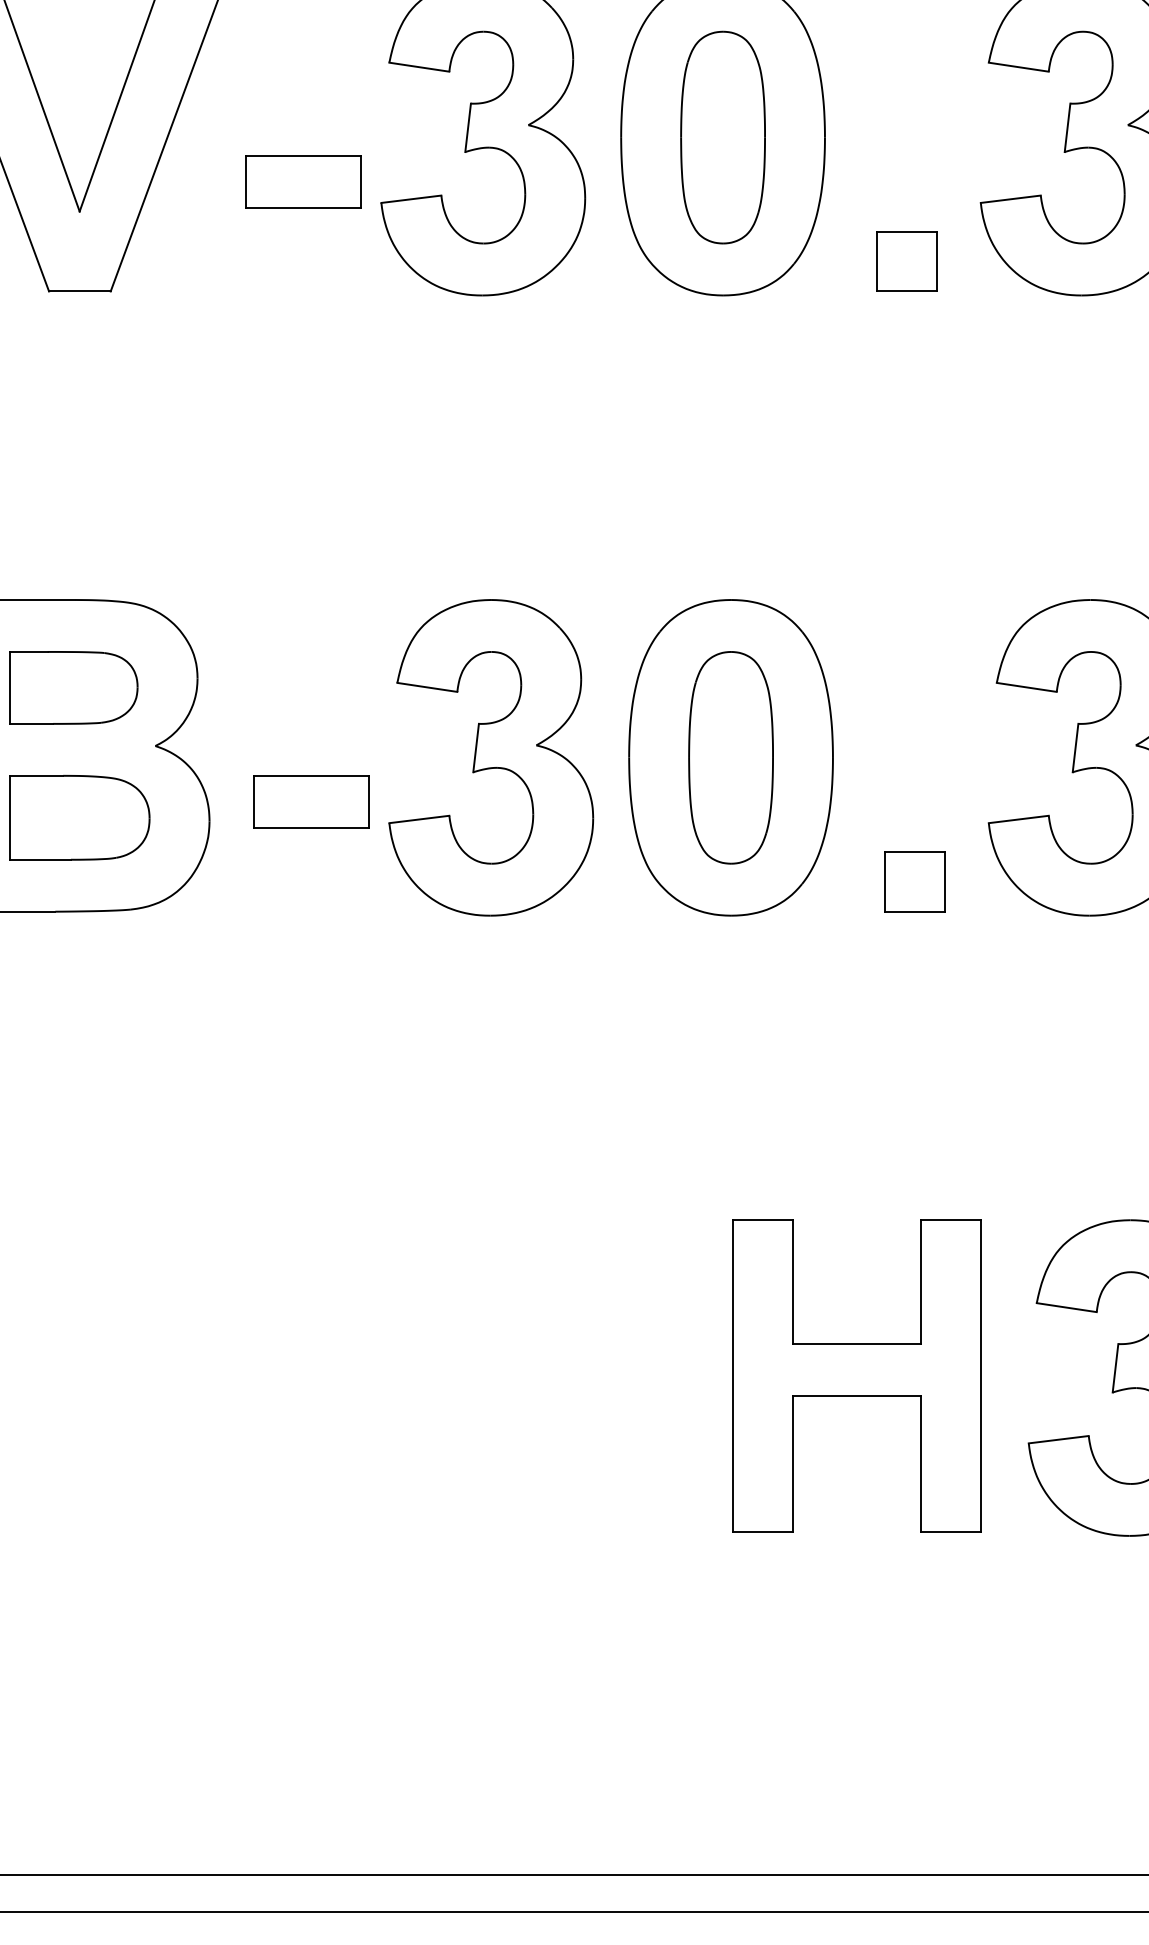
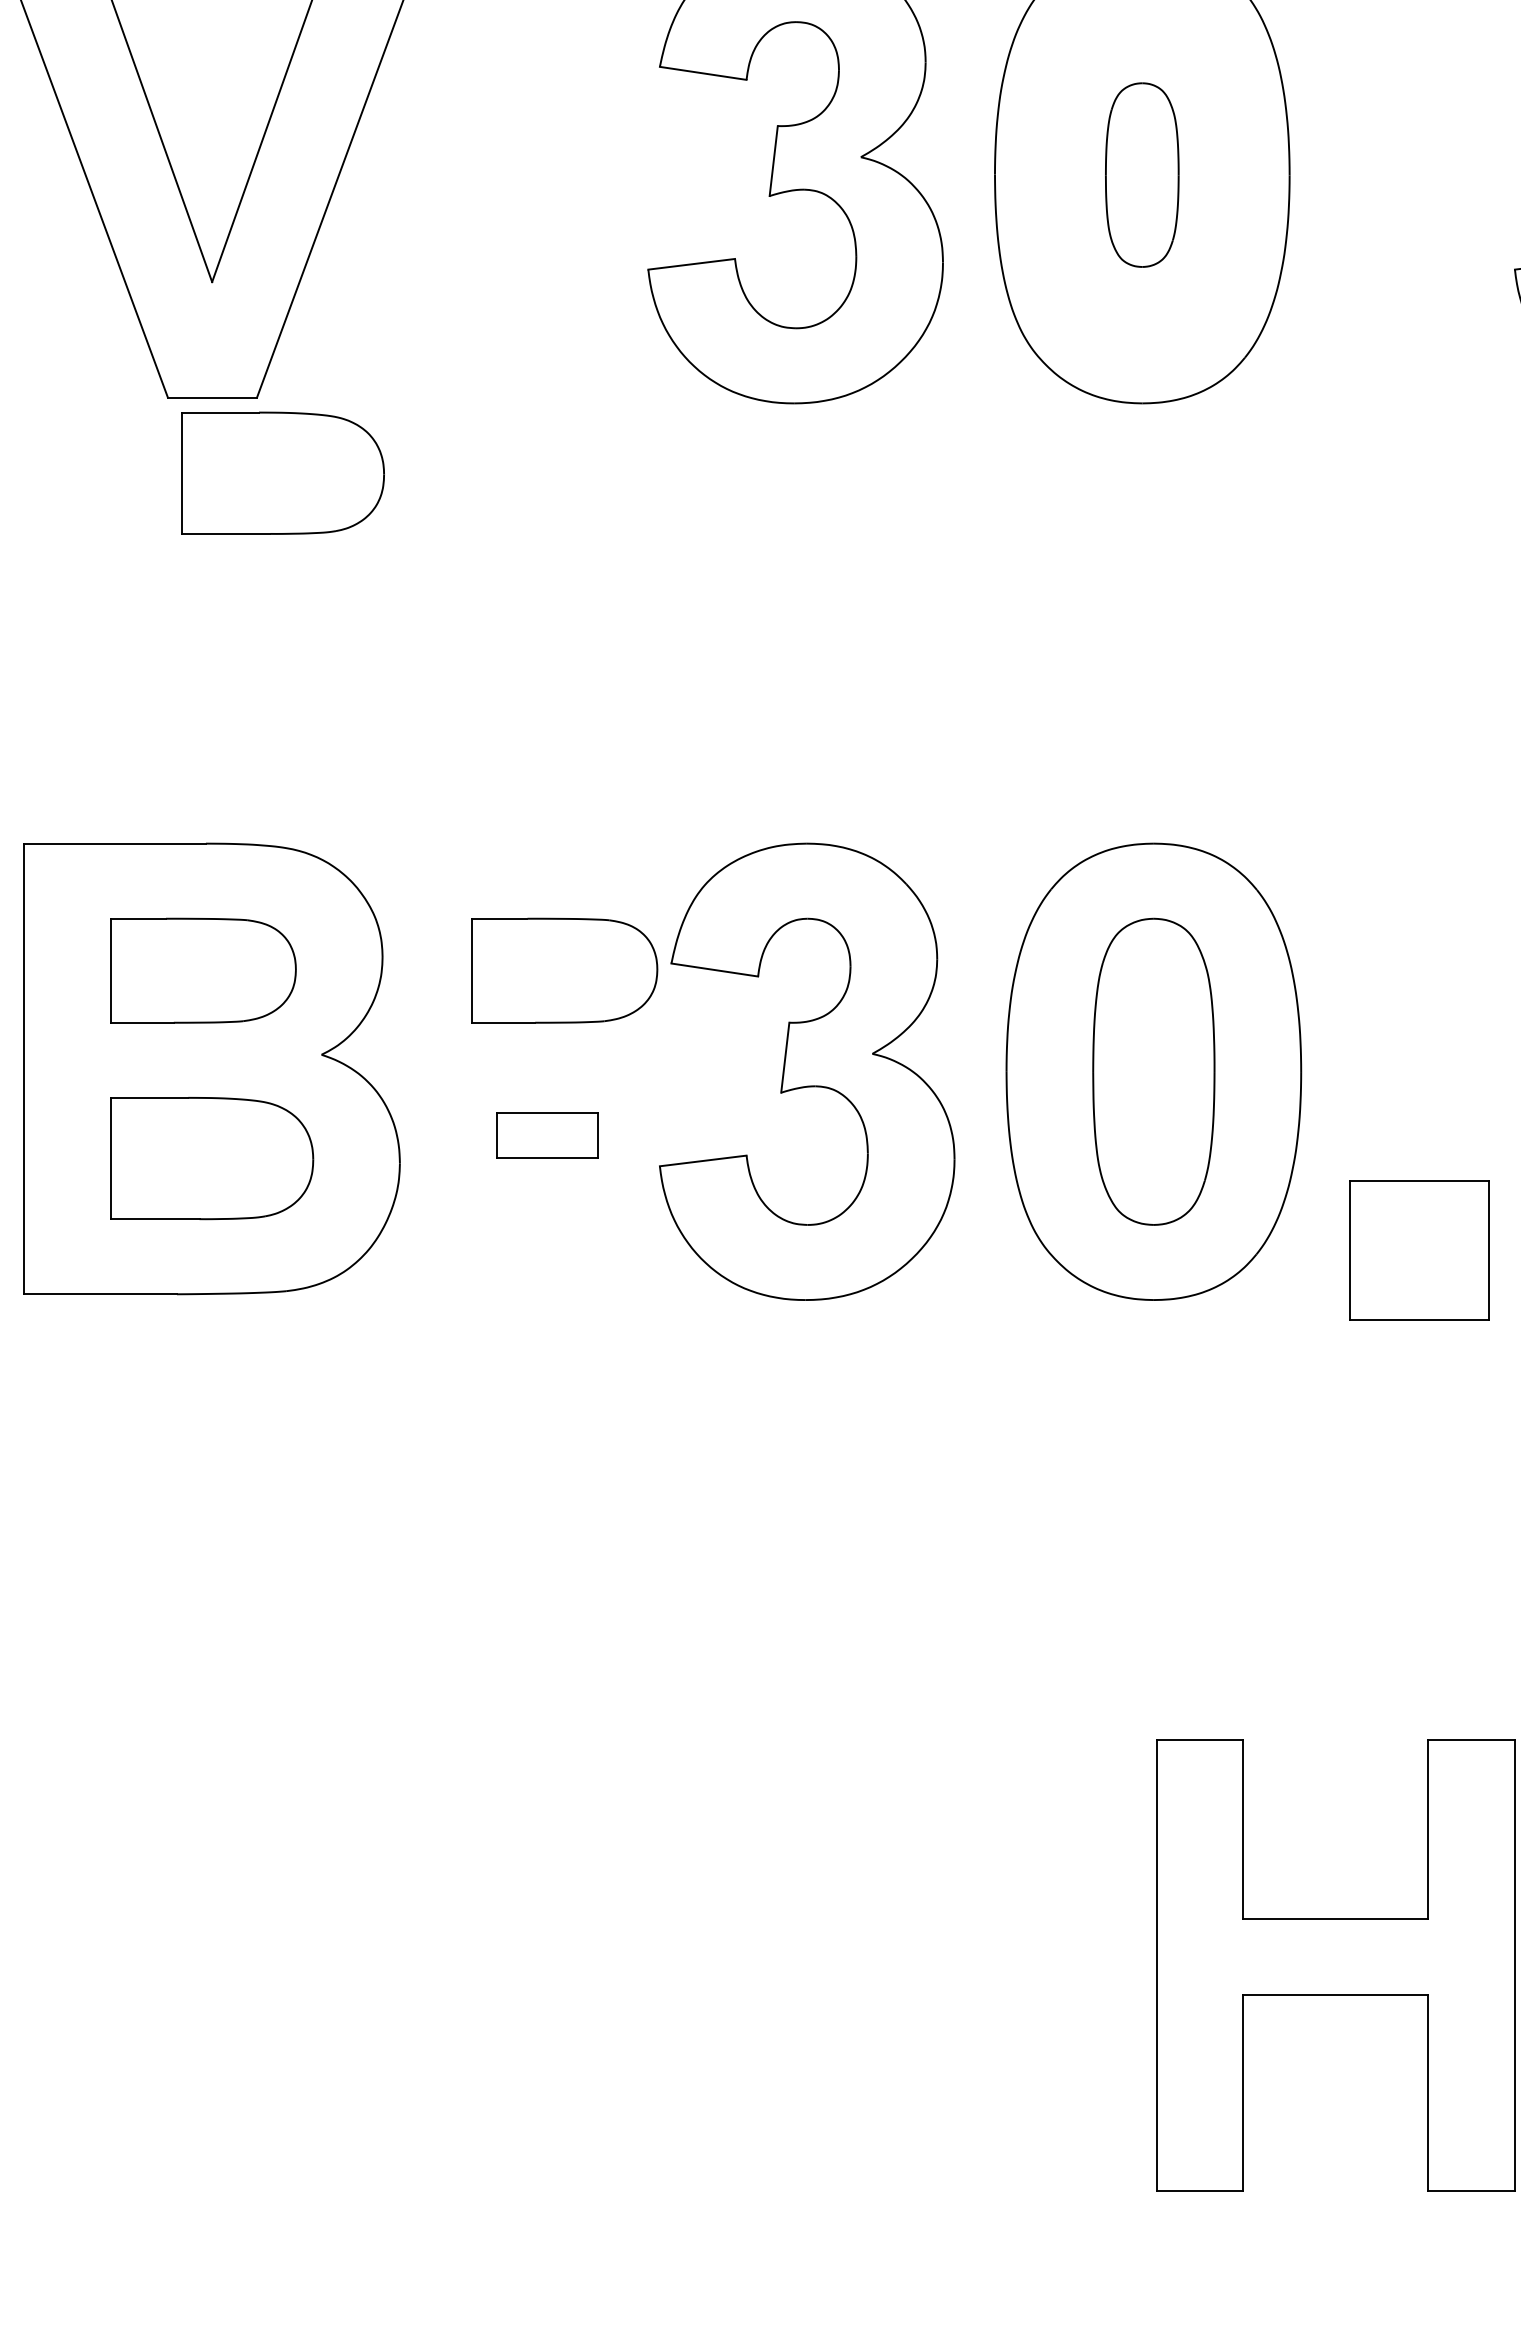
part: (722, 137) -> (1141, 175), size x0.6
part: (303, 181) -> (535, 238), removed
part: (906, 261) -> (1407, 354), removed
part: (128, 343) -> (282, 472), added
part: (323, 687) -> (564, 970), added
part: (311, 801) -> (547, 1134), size x0.6
part: (914, 881) -> (1419, 1250), size x1.6

